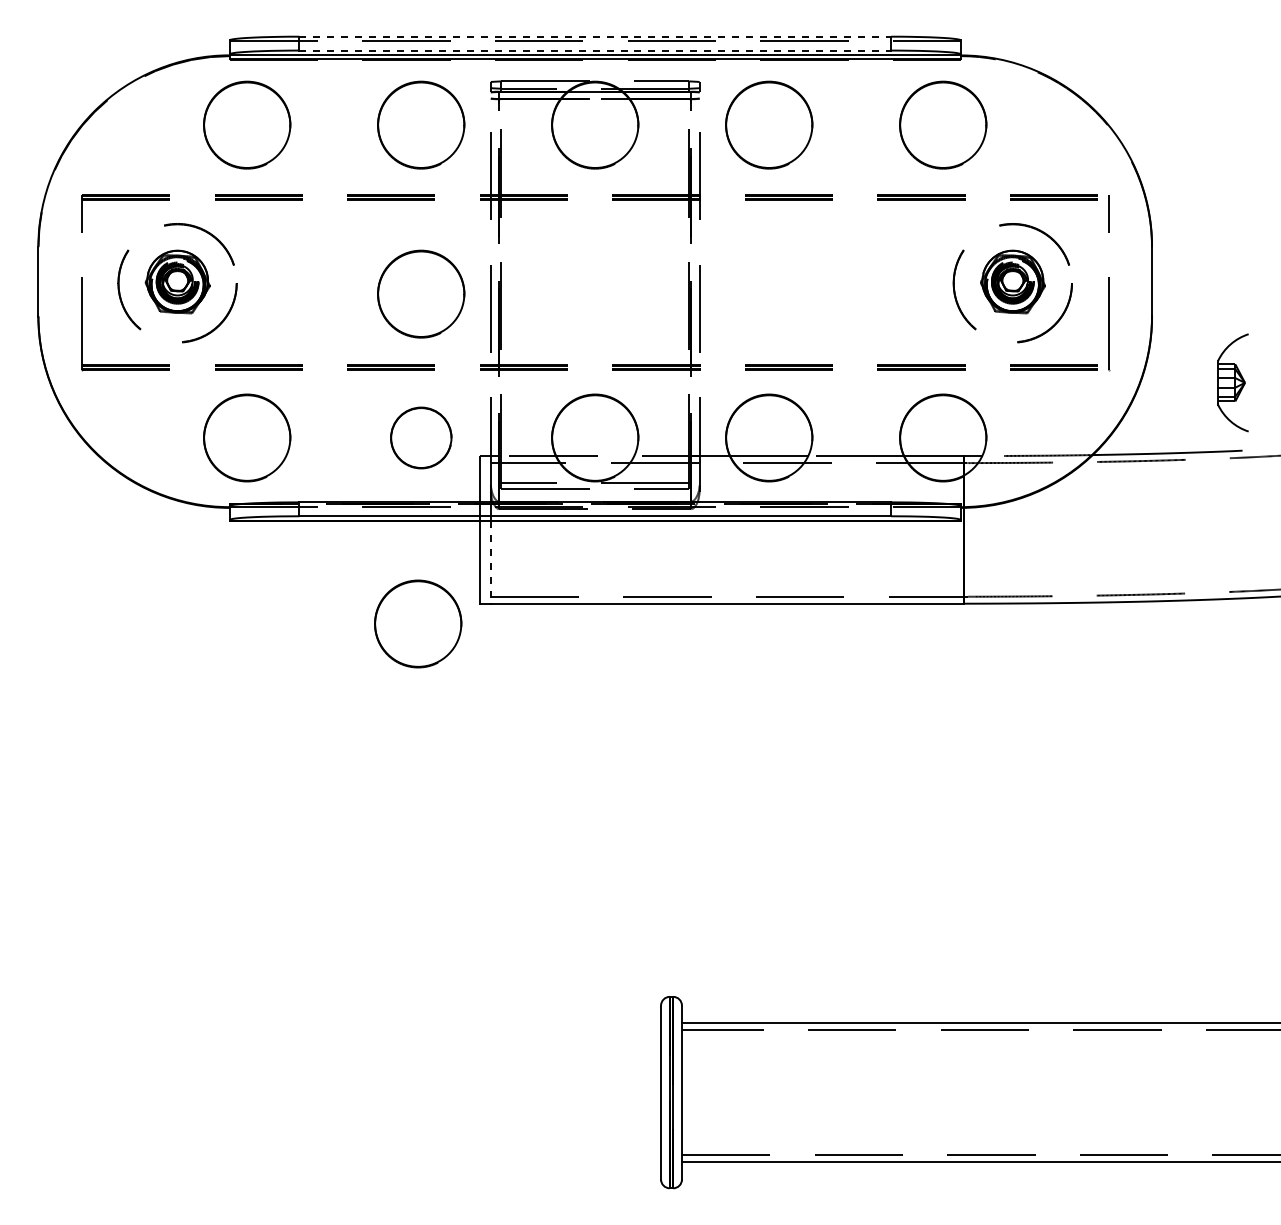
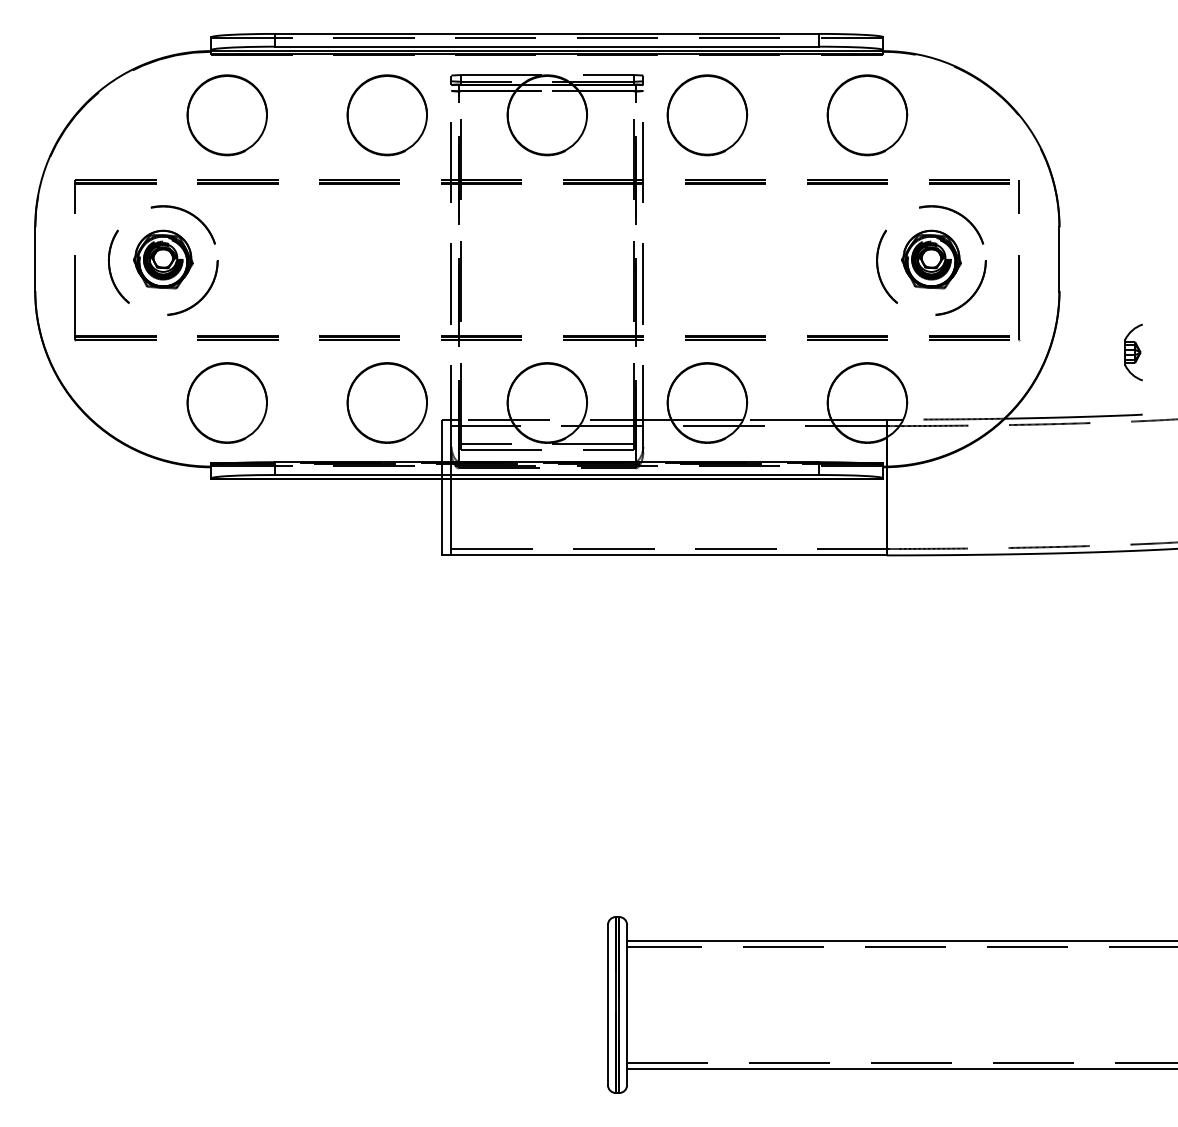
line: (595, 36) -> (547, 33), dashed -> solid
line: (595, 50) -> (547, 46), dashed -> solid
part: (421, 293) -> (387, 270), removed
part: (1232, 383) -> (1133, 352), size x0.62
part: (421, 437) -> (387, 402), size x1.43
line: (490, 562) -> (451, 517), dashed -> solid
part: (418, 623) -> (384, 573), removed

